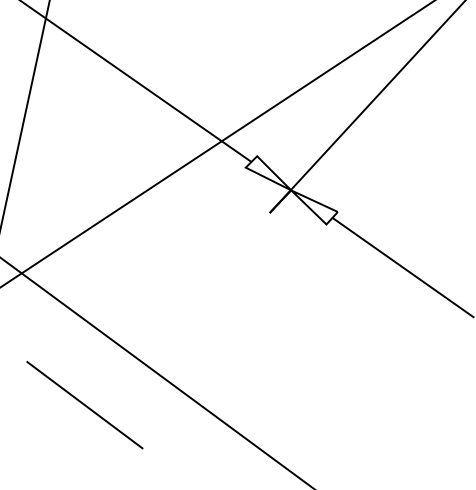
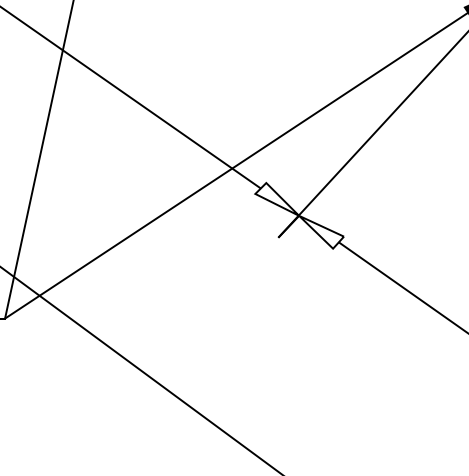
line: (84, 404) -> (100, 422), removed

